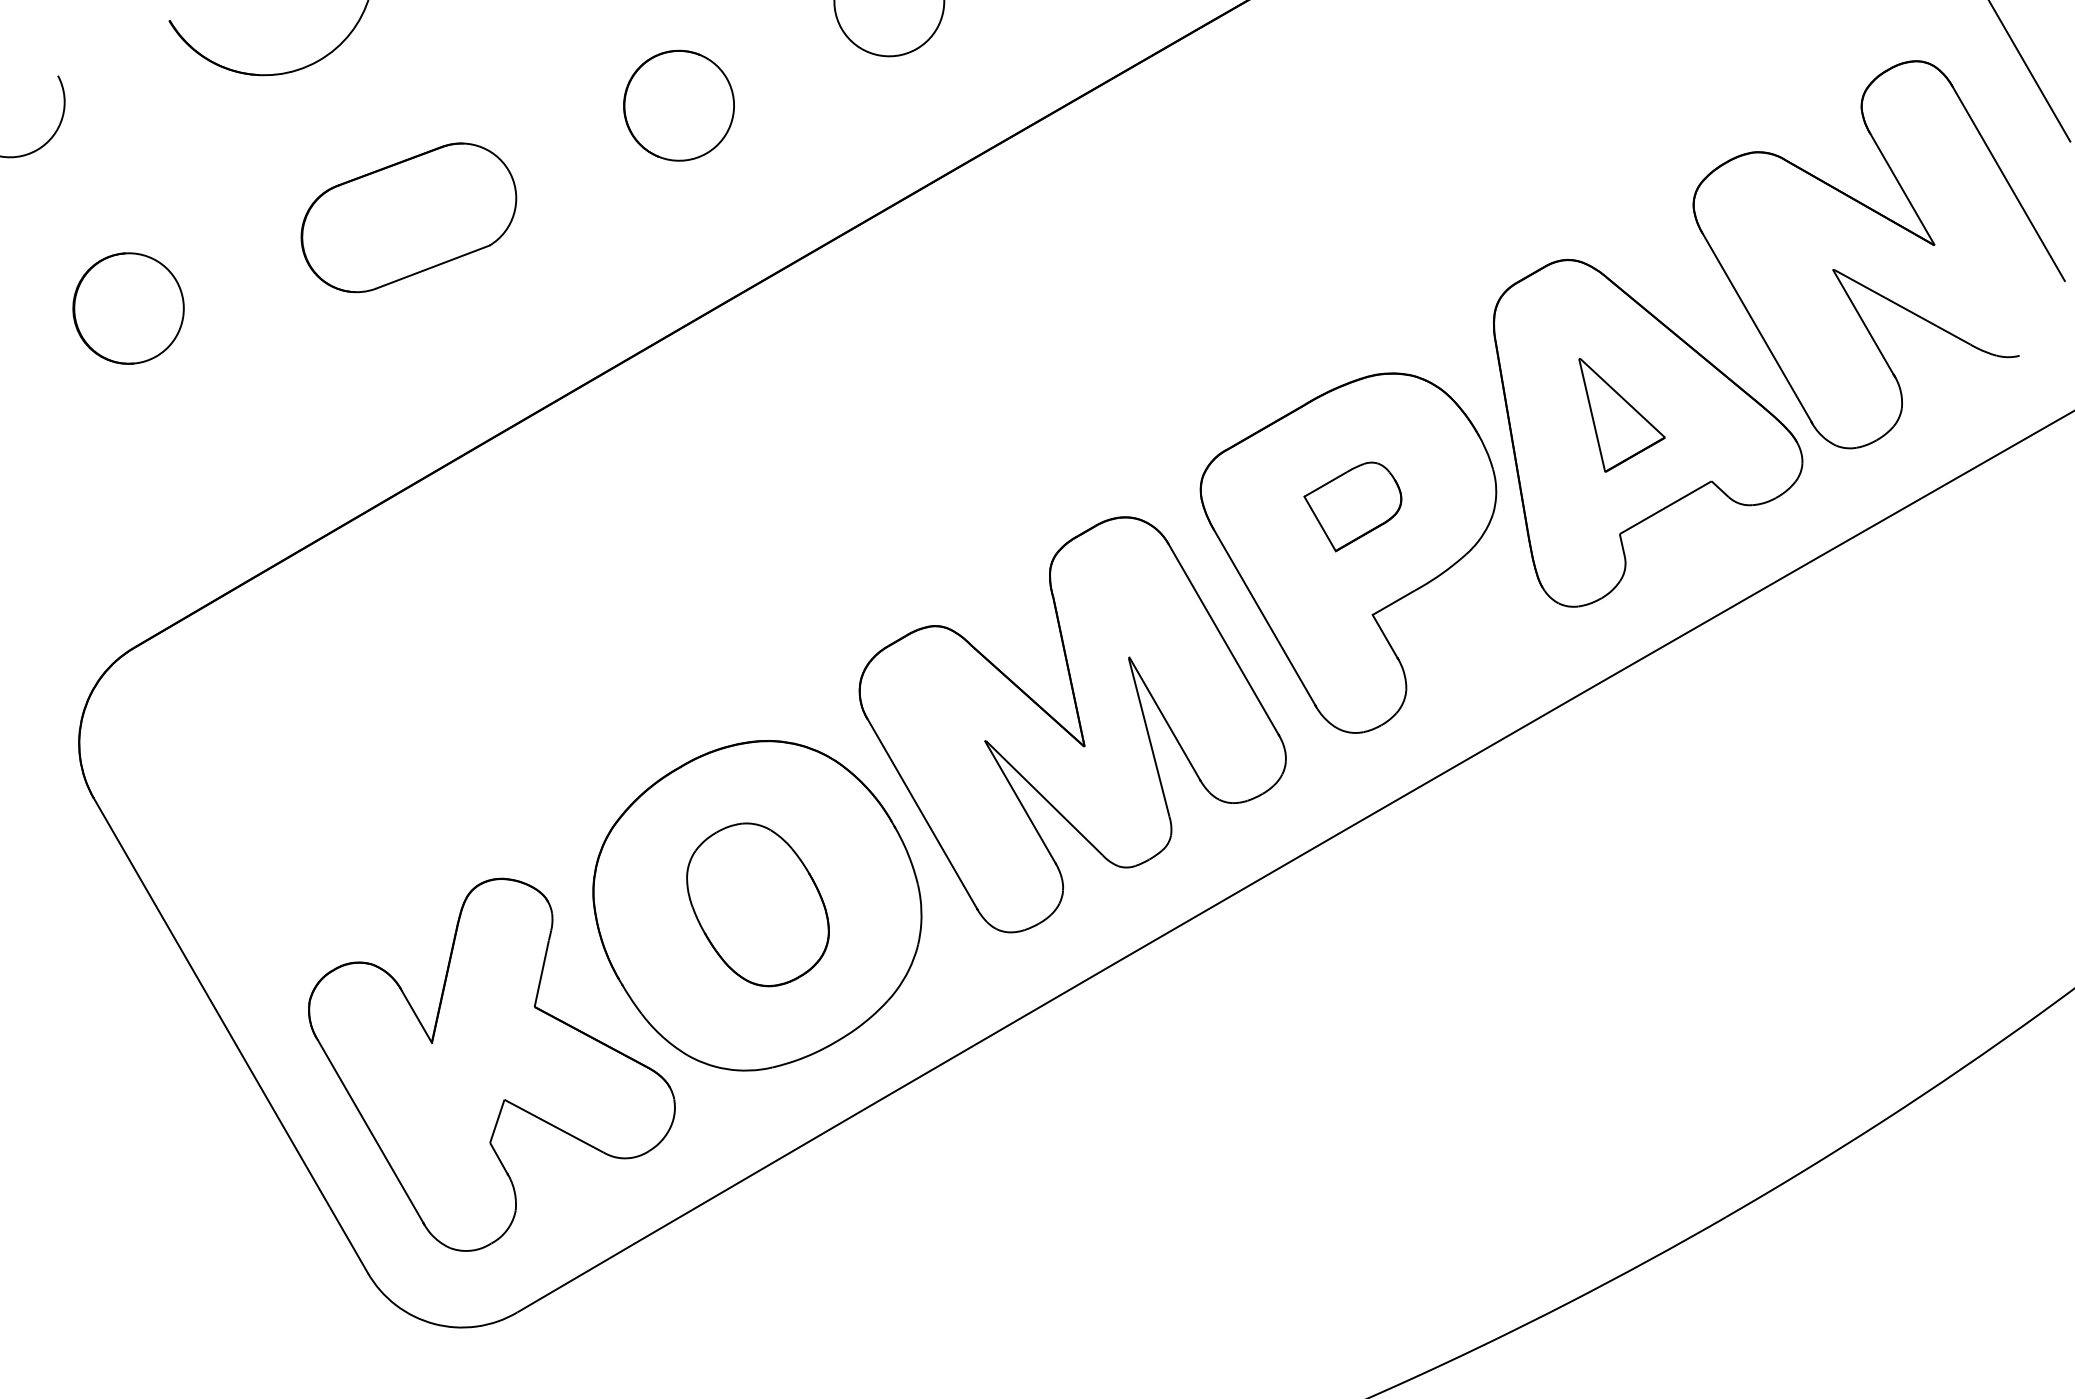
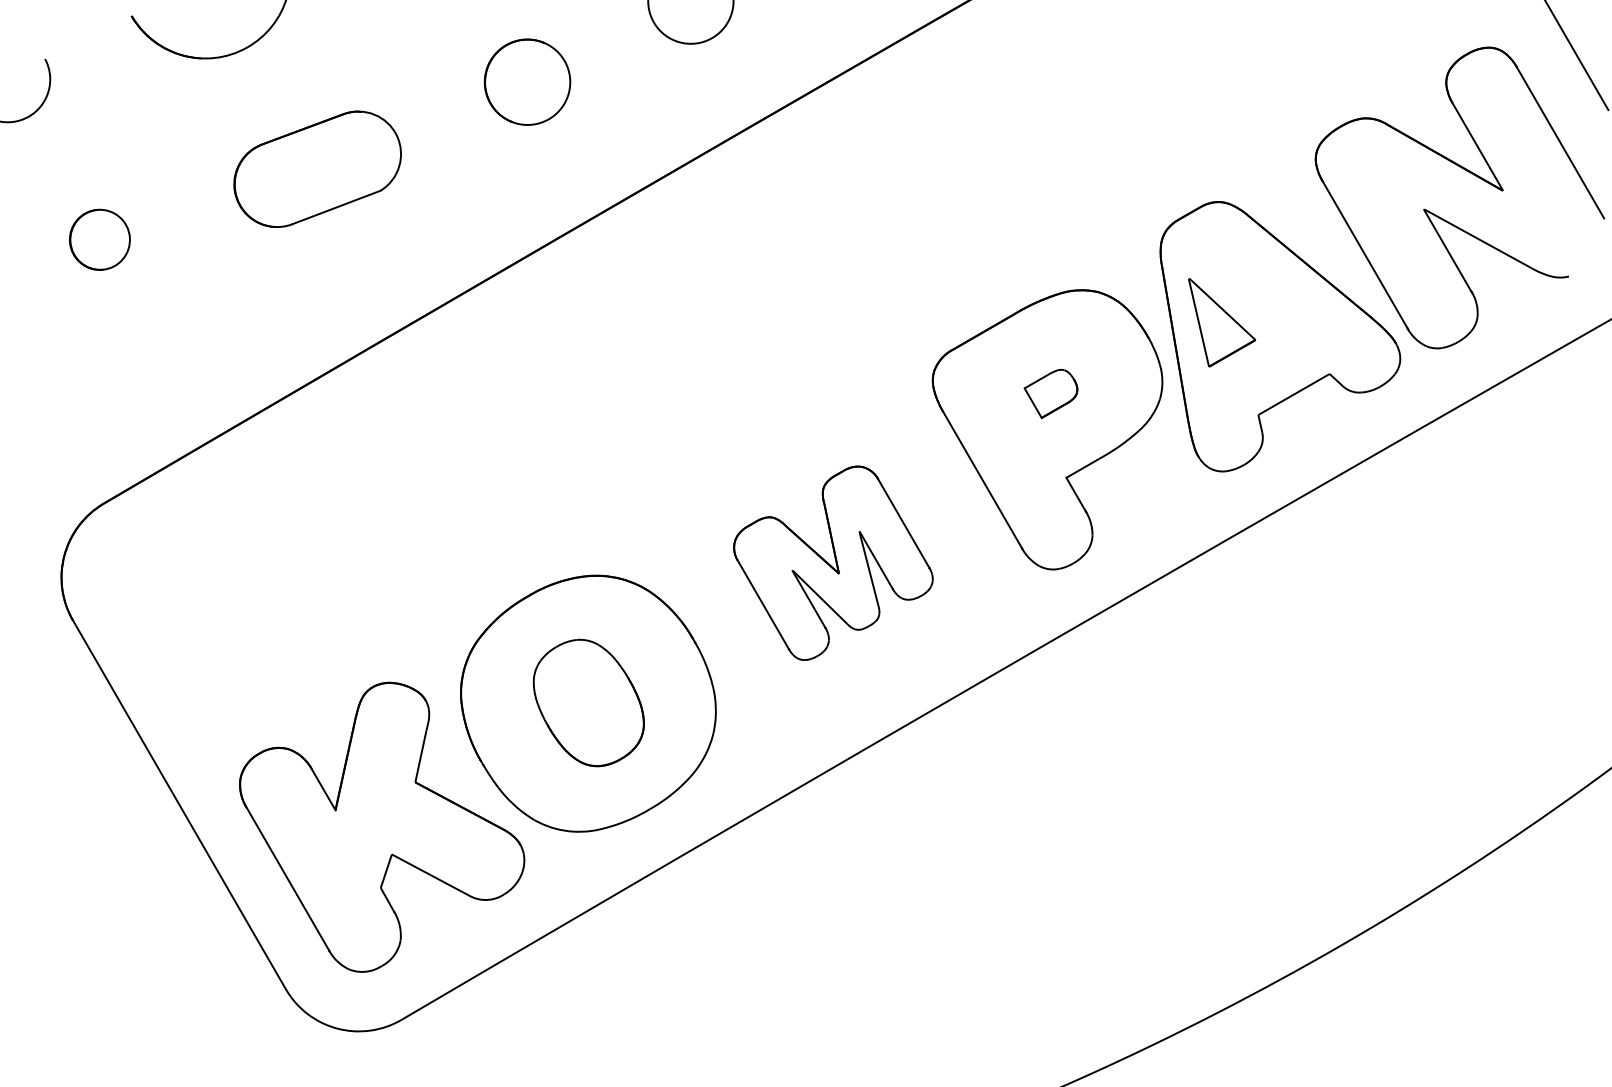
part: (128, 308) -> (99, 239), size x0.7
part: (1622, 415) -> (1222, 322), moved
part: (1352, 506) -> (1050, 393), size x0.7
part: (1072, 725) -> (833, 563), size x0.6

